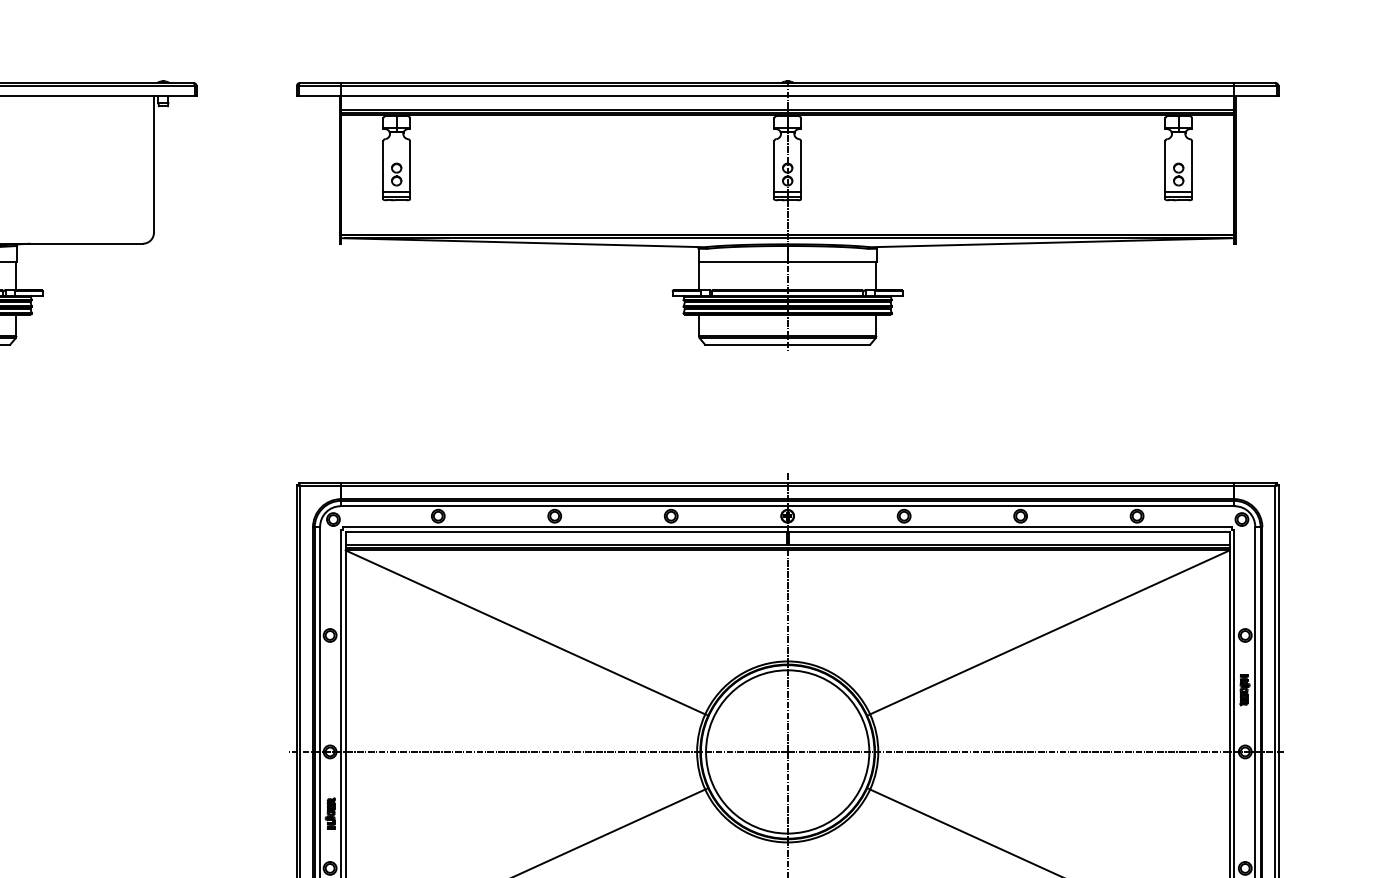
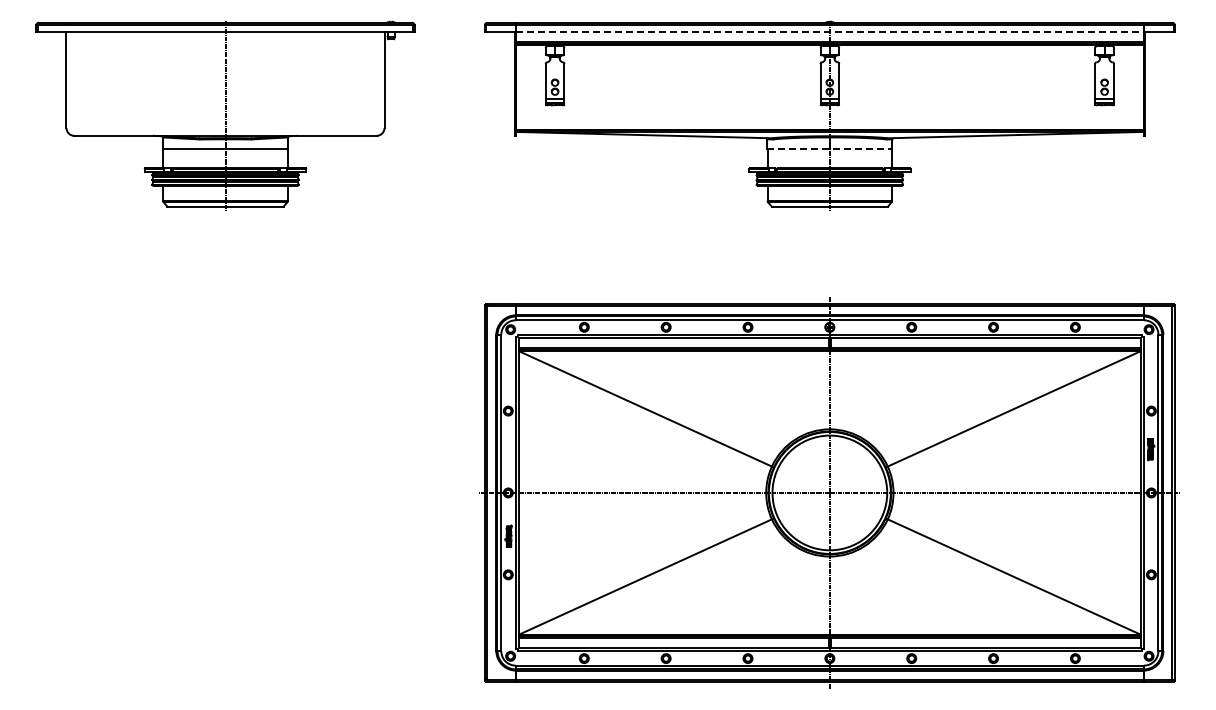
line: (787, 96) -> (829, 32), solid -> dashed
line: (787, 263) -> (829, 149), solid -> dashed

